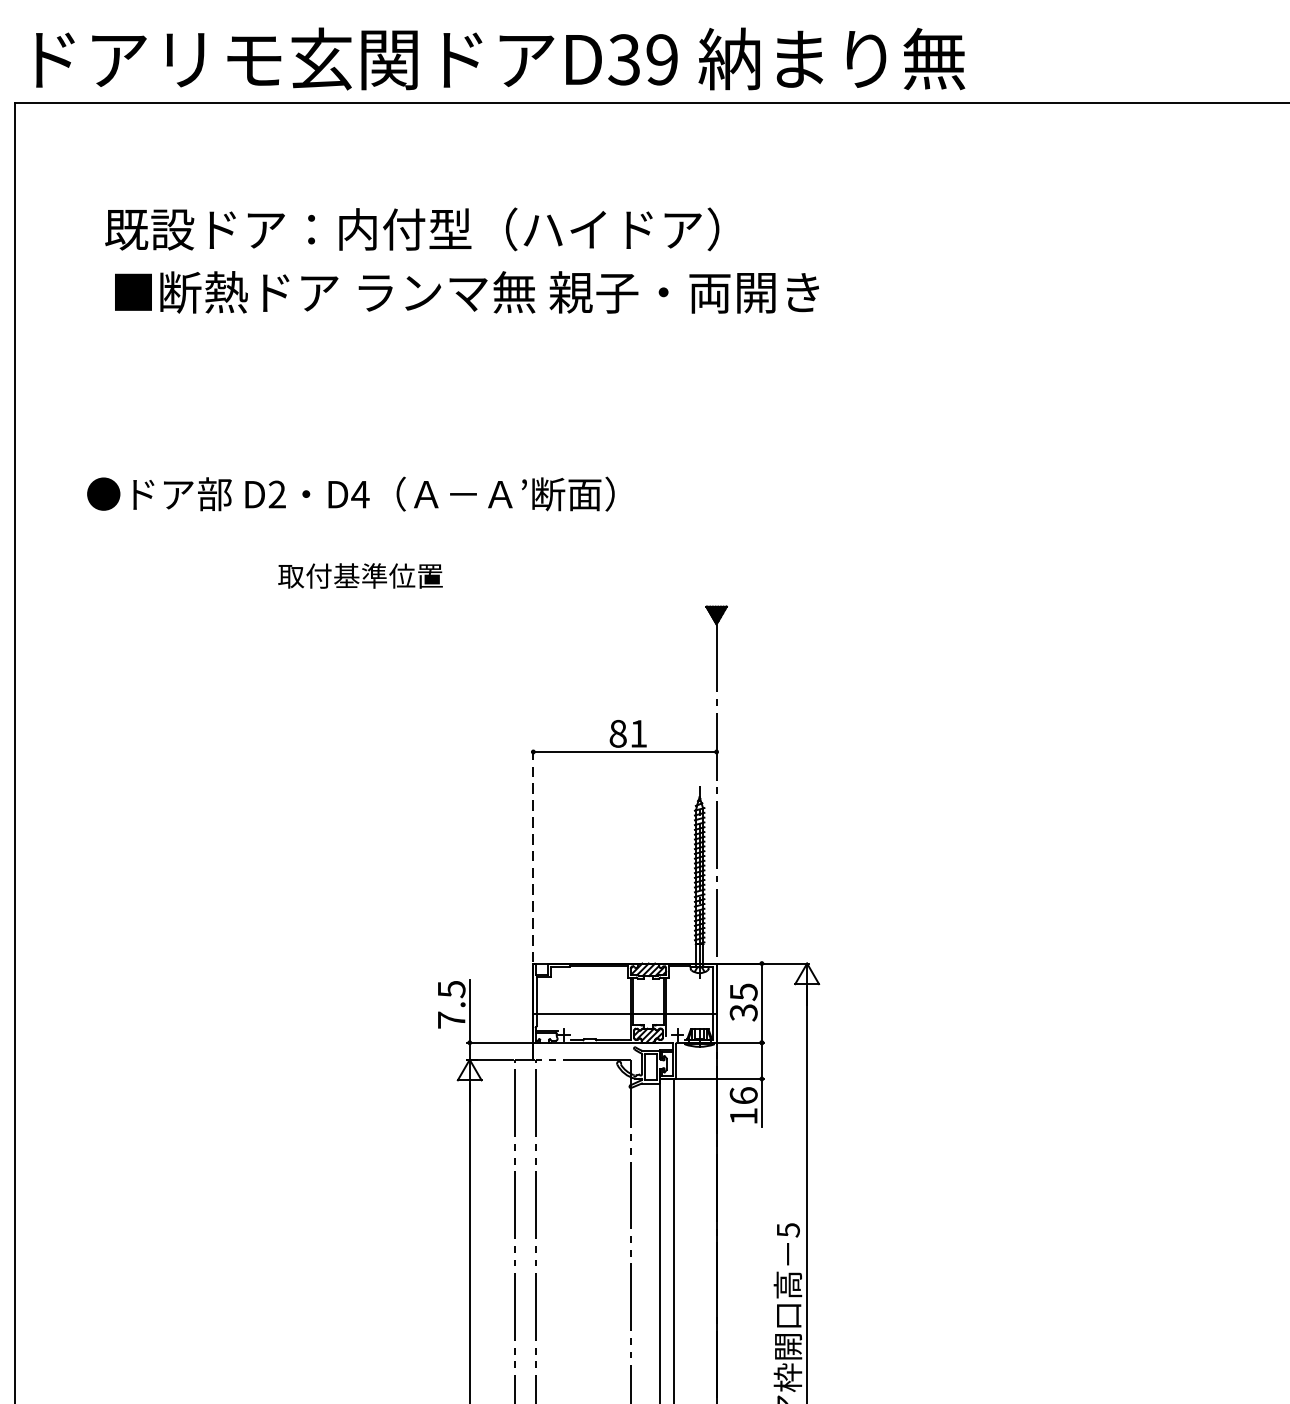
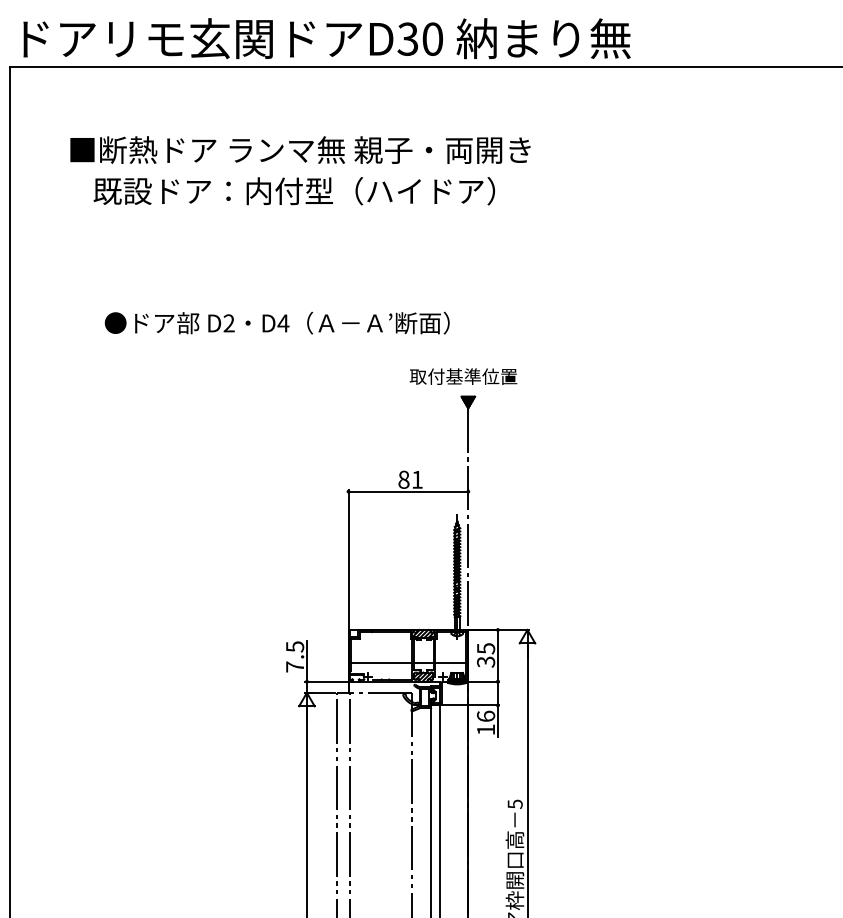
text: (661, 58) -> (432, 38), D39 -> D30
text: (458, 228) -> (299, 149), 既設ドア：内付型（ハイドア） -> ■断熱ドア ランマ無 親子・両開き
text: (467, 292) -> (305, 191), ■断熱ドア ランマ無 親子・両開き -> 既設ドア：内付型（ハイドア）
text: (349, 493) -> (276, 322), moved
text: (360, 575) -> (463, 376), moved
line: (533, 855) -> (348, 559), dashed -> solid

